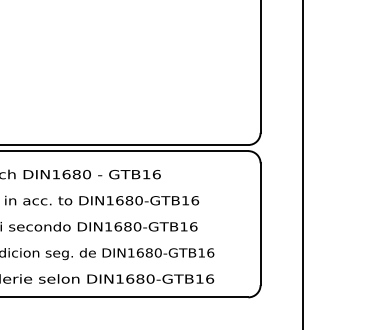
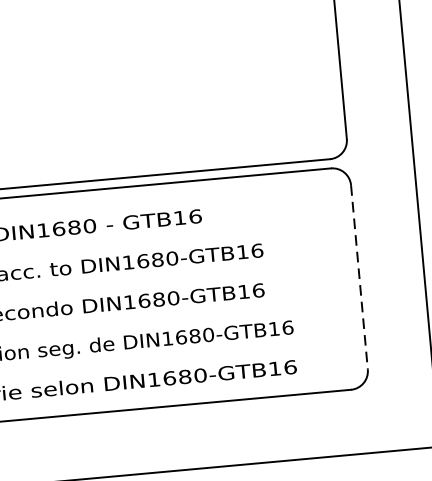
line: (260, 224) -> (359, 277), solid -> dashed

